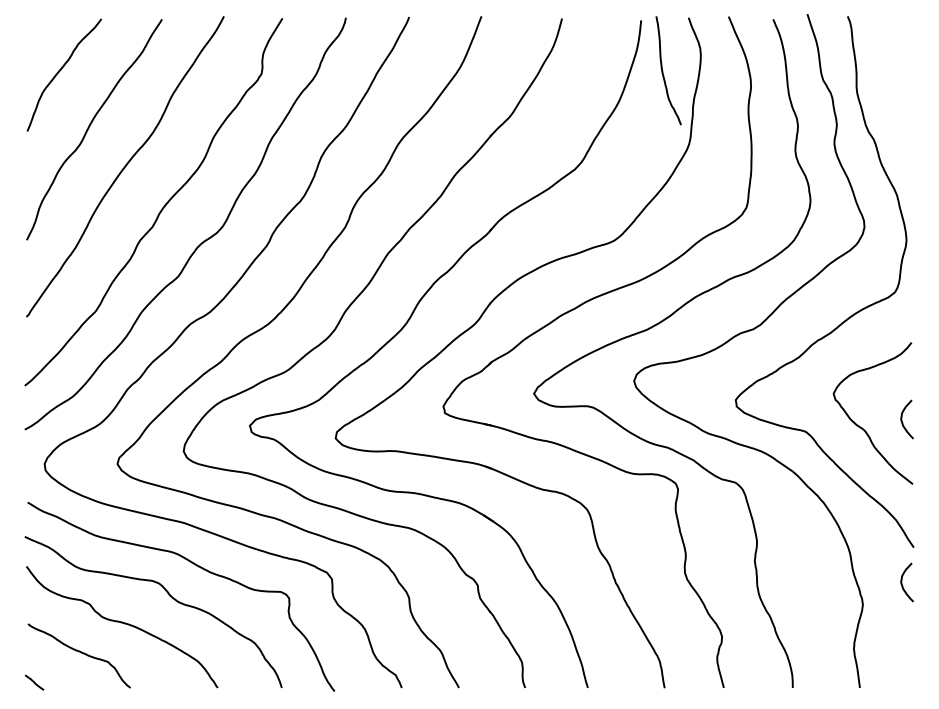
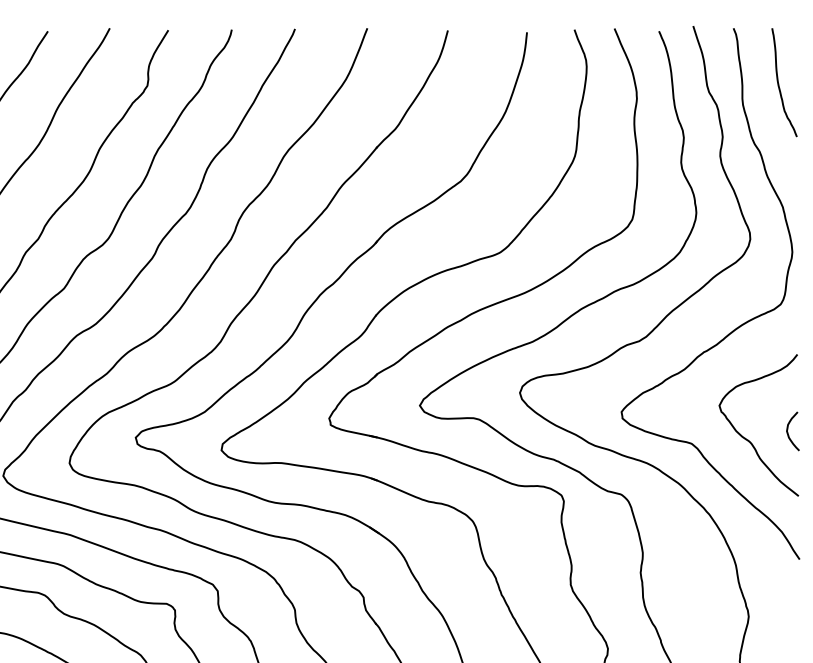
curve: (663, 70) -> (779, 82), moved
curve: (902, 582) -> (788, 594), removed

